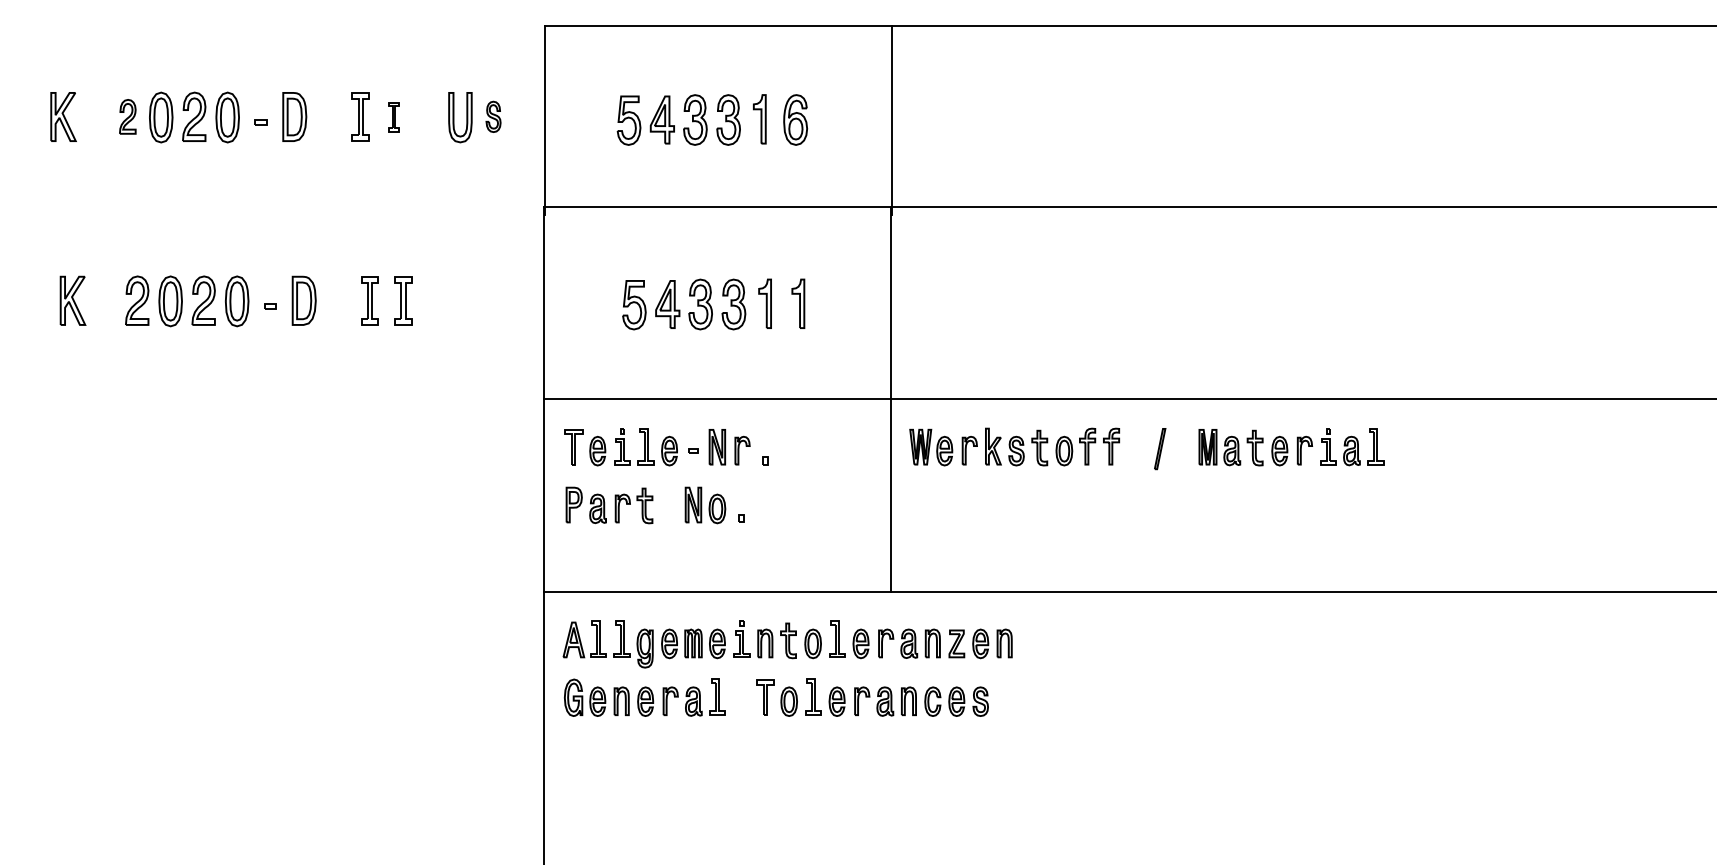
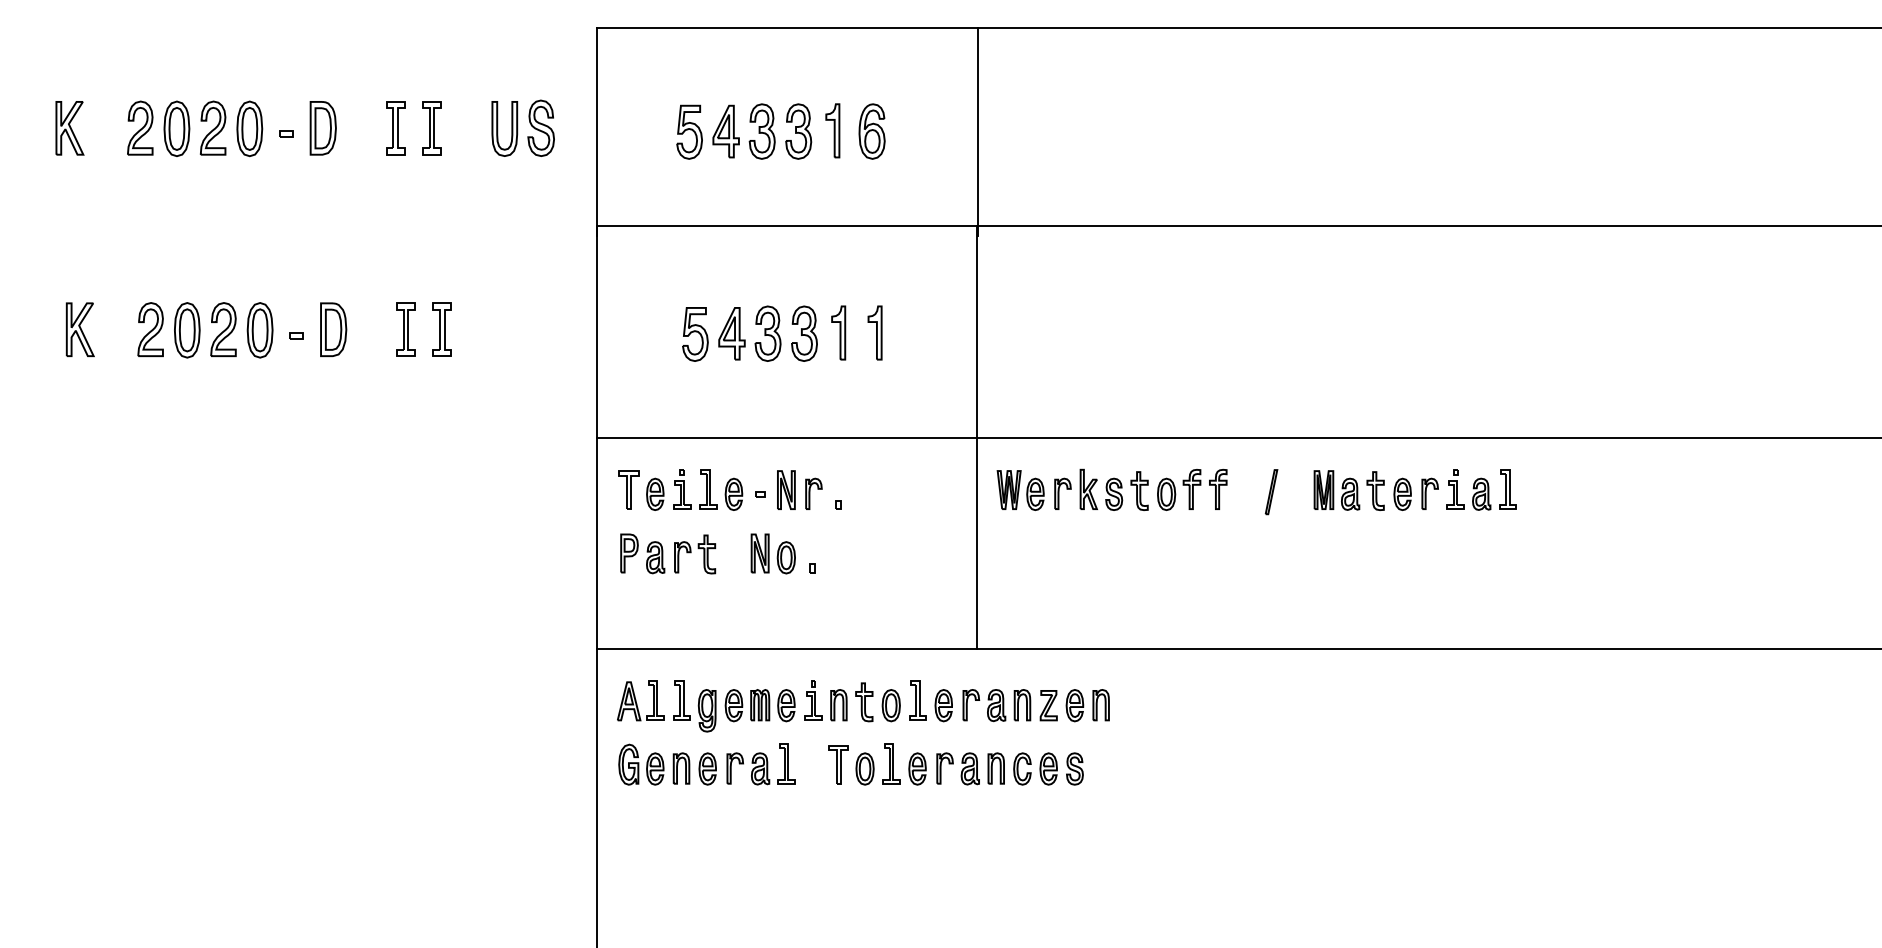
part: (127, 116) -> (140, 127), size x1.43
part: (493, 116) -> (540, 127), size x1.67
part: (393, 117) -> (431, 128), size x1.67

